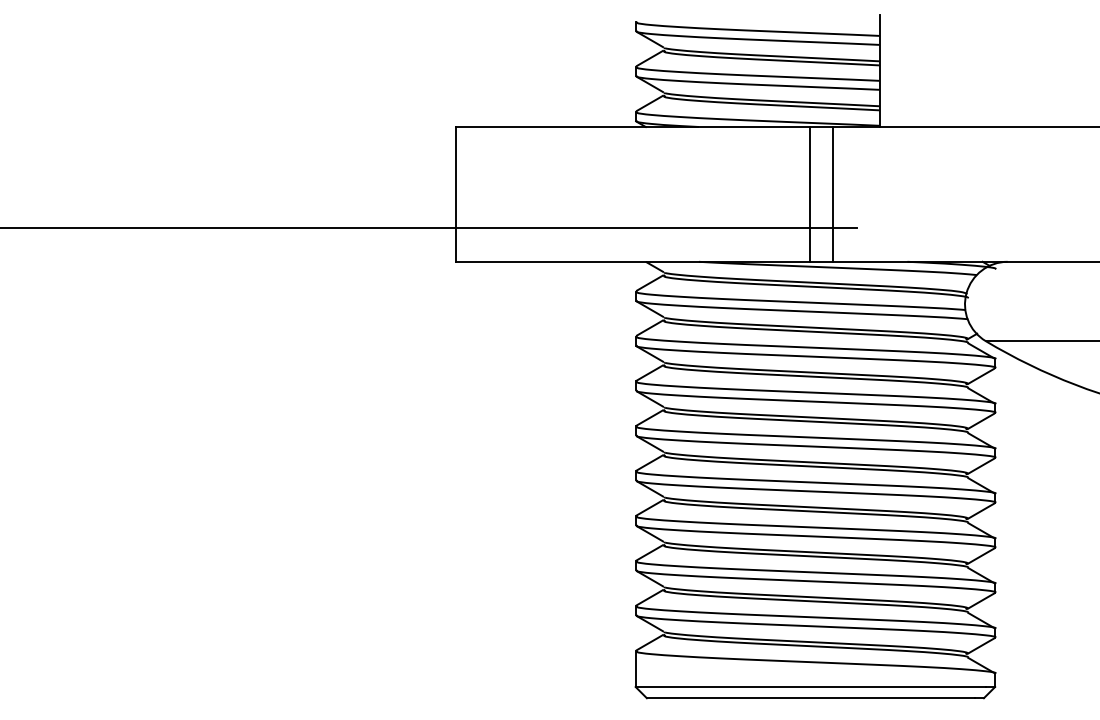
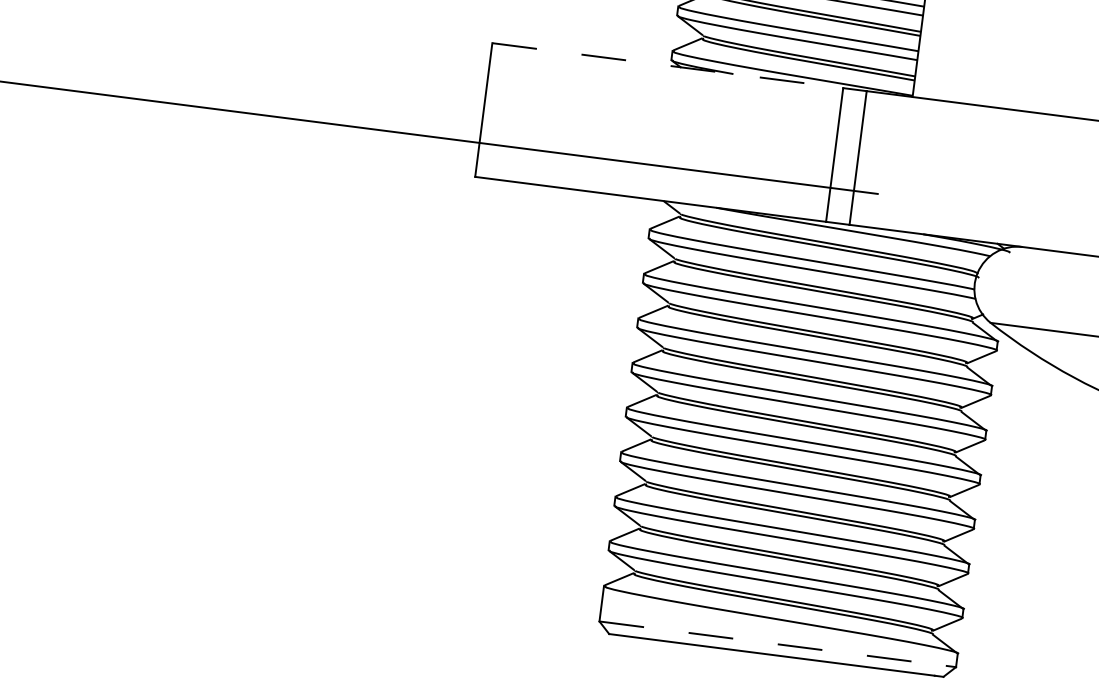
line: (632, 127) -> (667, 66), solid -> dashed
line: (811, 687) -> (773, 644), solid -> dashed

